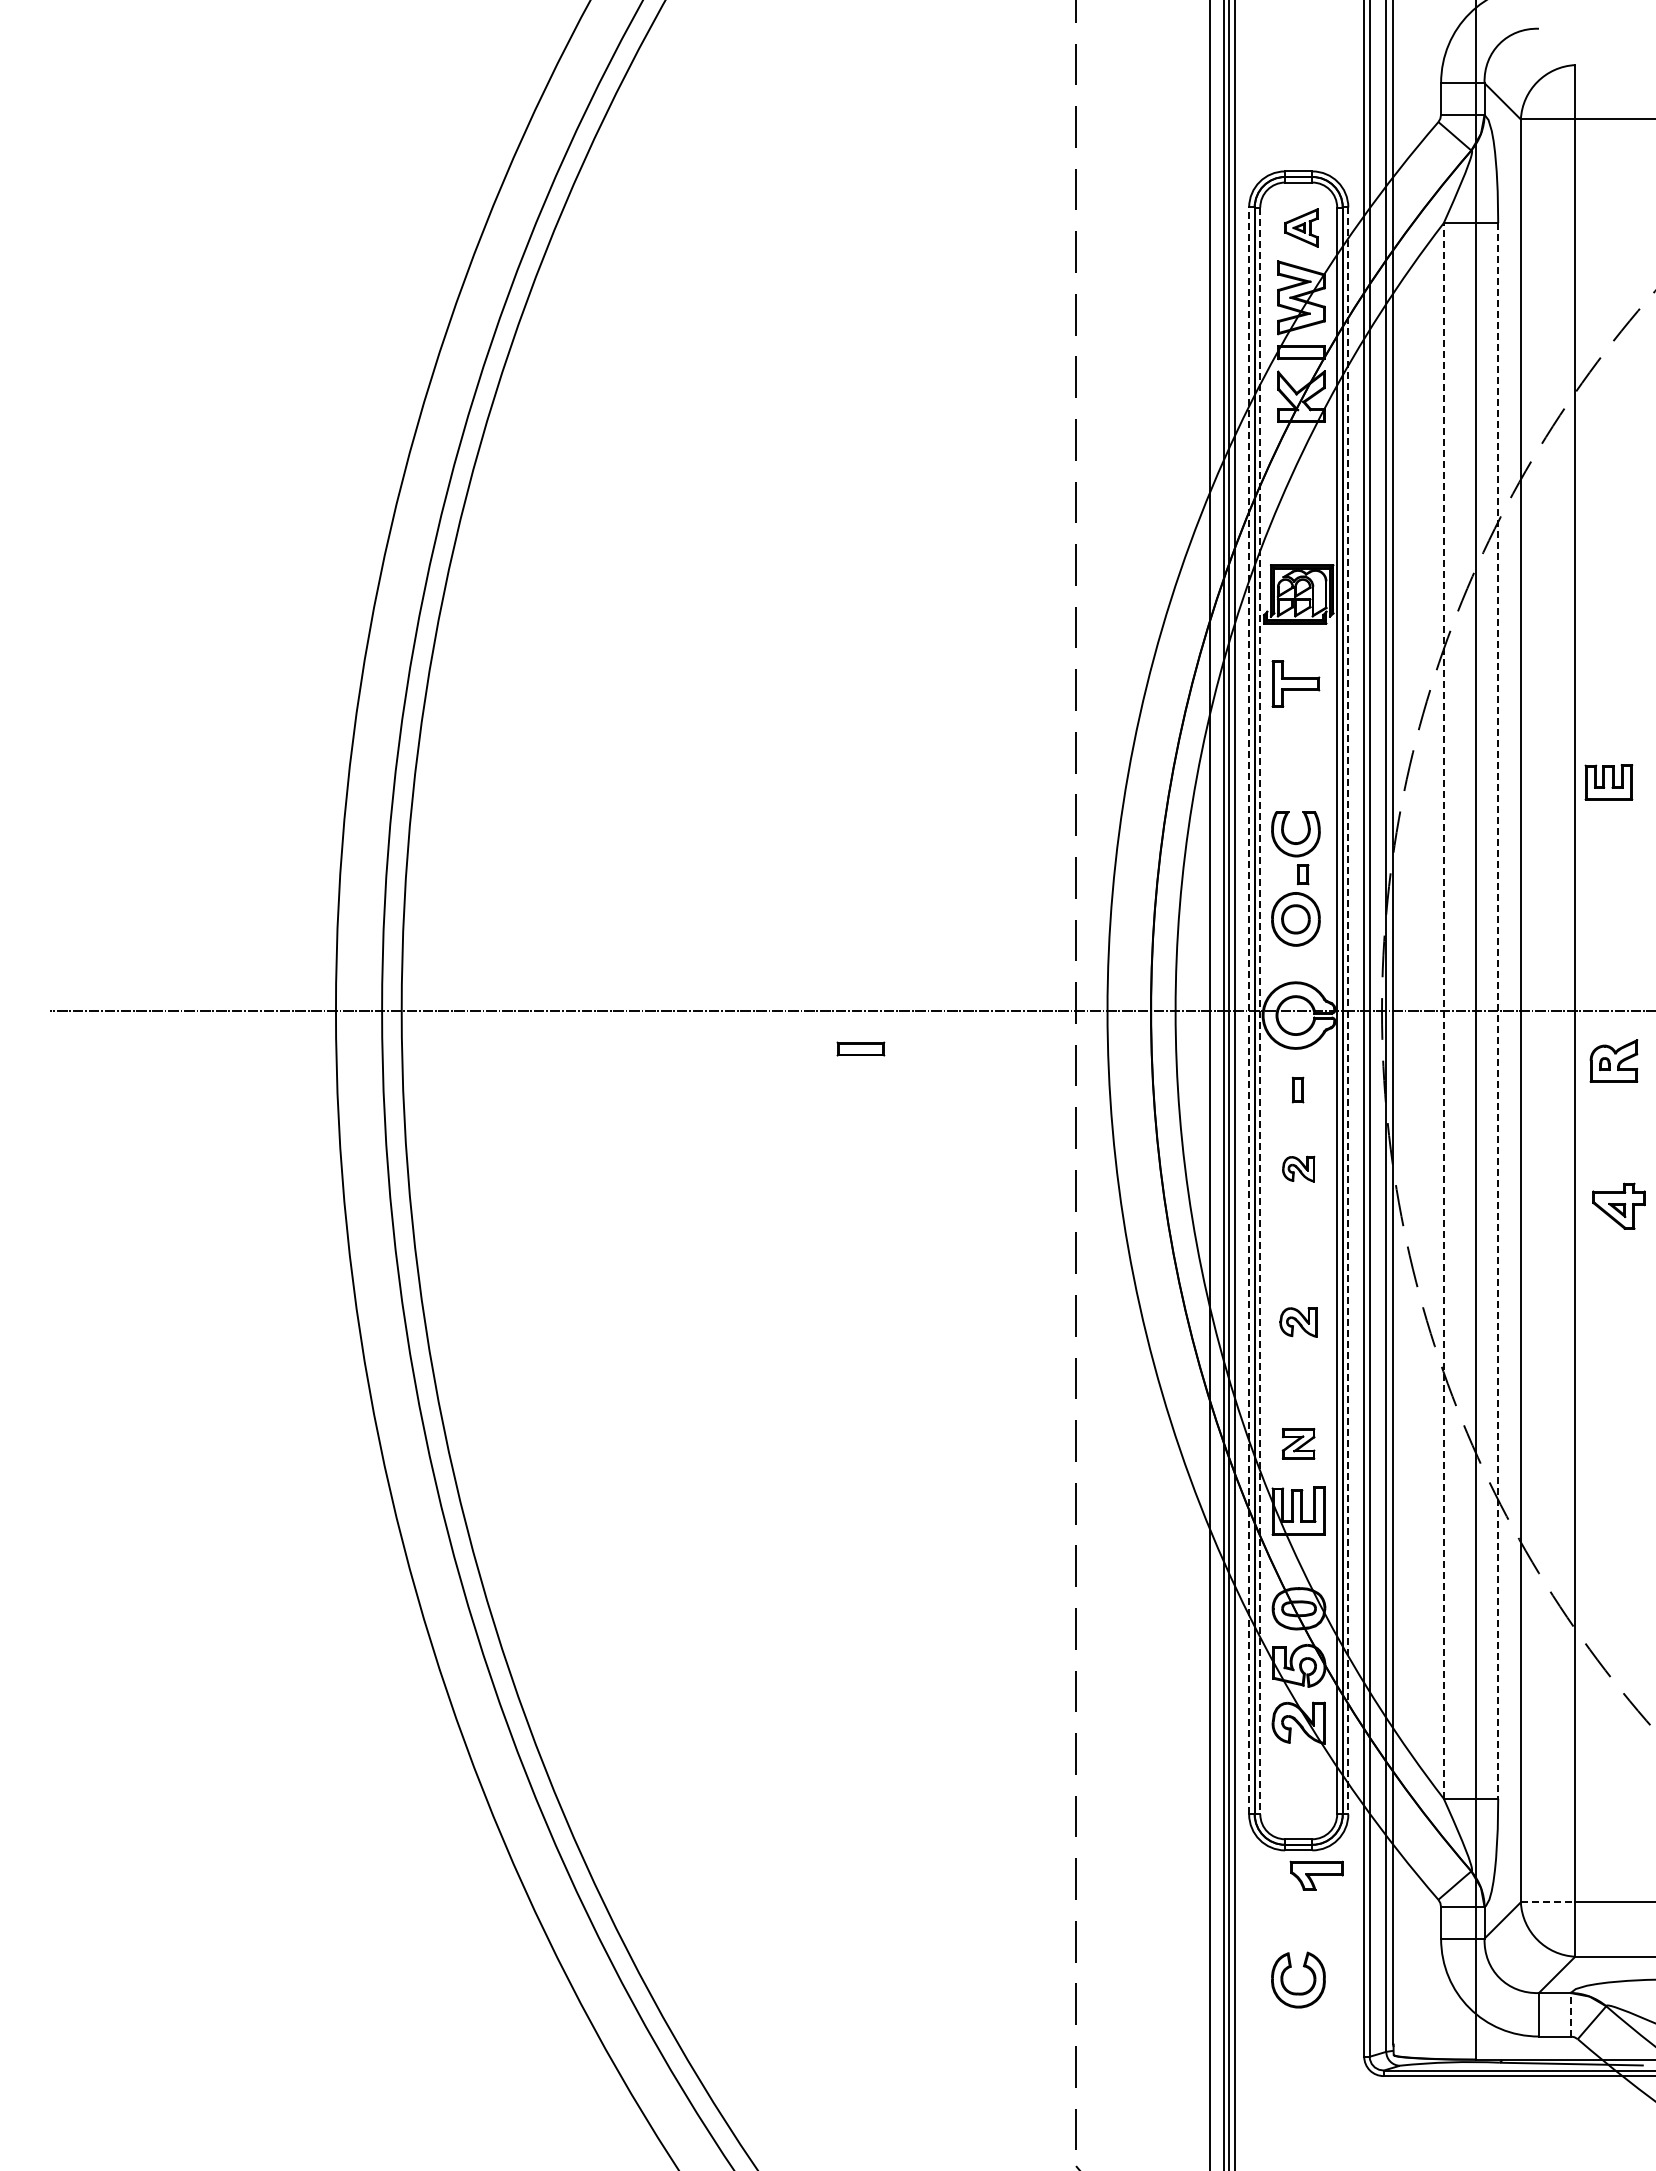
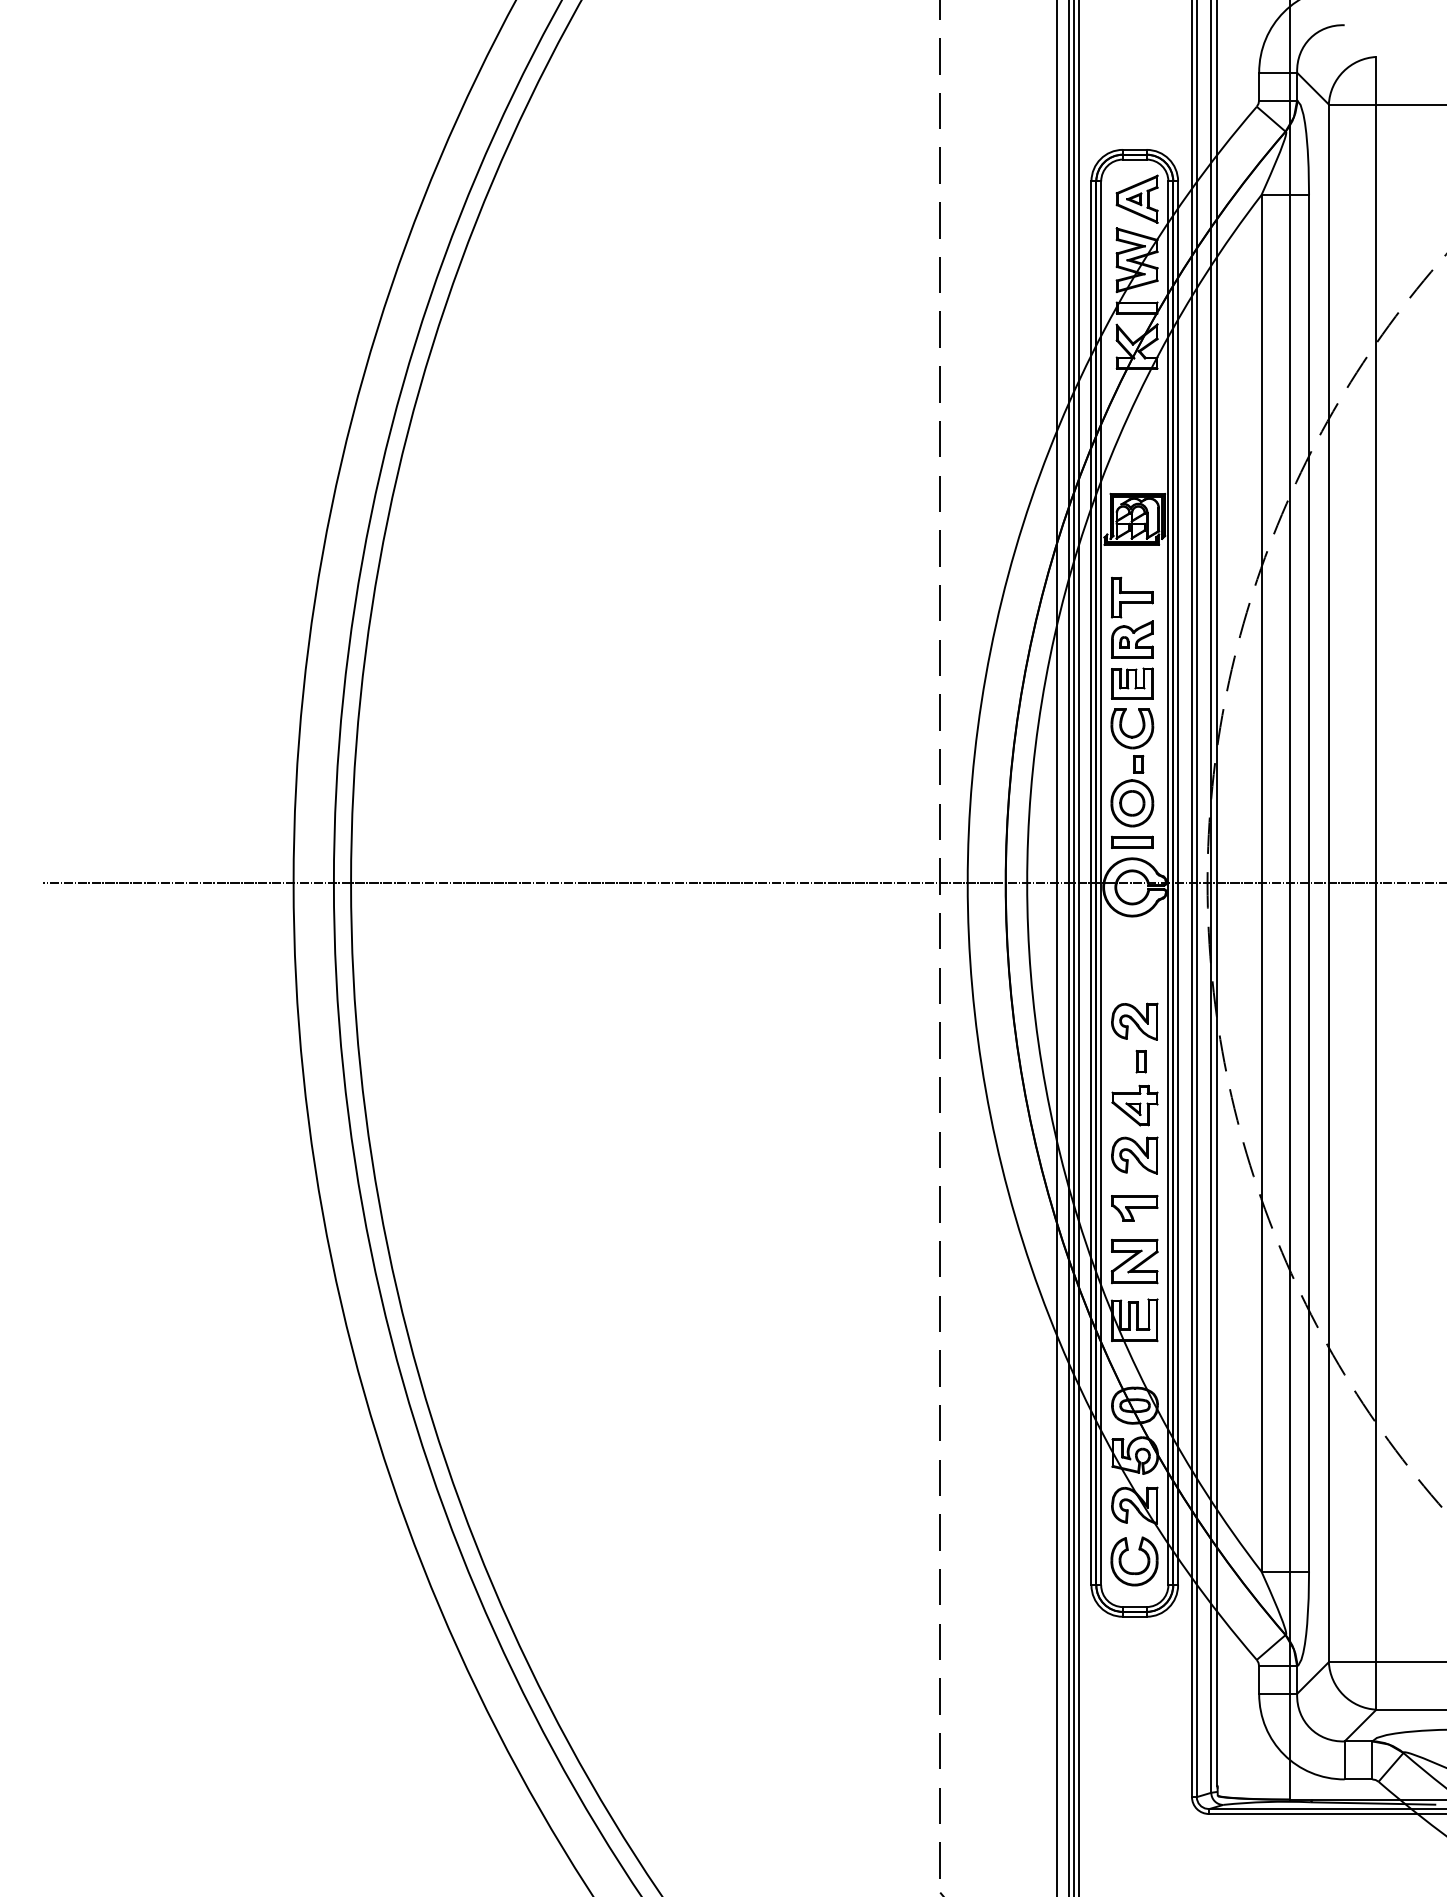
part: (1301, 227) -> (1137, 198), size x1.43
part: (1608, 782) -> (1131, 683), moved
line: (1249, 1010) -> (1091, 882), dashed -> solid
line: (1443, 1010) -> (1261, 882), dashed -> solid
line: (1498, 1010) -> (1309, 882), dashed -> solid
line: (1260, 1011) -> (1101, 883), dashed -> solid
line: (1348, 1011) -> (1178, 883), dashed -> solid
part: (860, 1048) -> (1131, 841), moved
part: (1613, 1060) -> (1131, 639), moved
part: (1297, 1089) -> (1140, 1061), moved
part: (1298, 1168) -> (1134, 1021), size x1.67
part: (1618, 1205) -> (1134, 1104), moved
part: (1298, 1322) -> (1134, 1155), size x1.43
part: (1298, 1443) -> (1134, 1261), size x1.67
part: (1316, 1875) -> (1134, 1207), moved
line: (1548, 1902) -> (1353, 1662), dashed -> solid
part: (1303, 1967) -> (1138, 1550), moved
line: (1570, 2014) -> (1372, 1760), dashed -> solid

